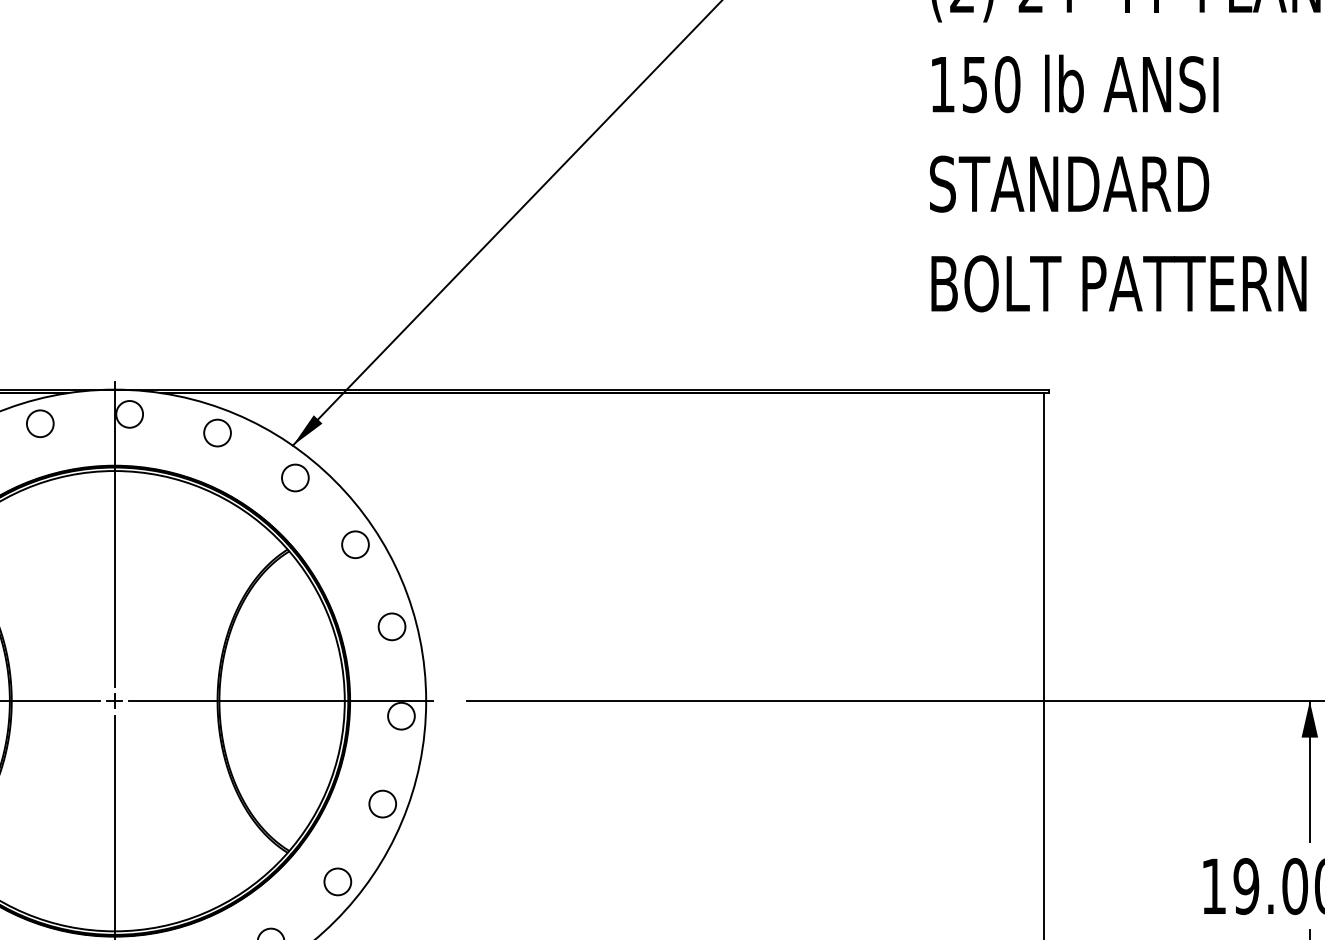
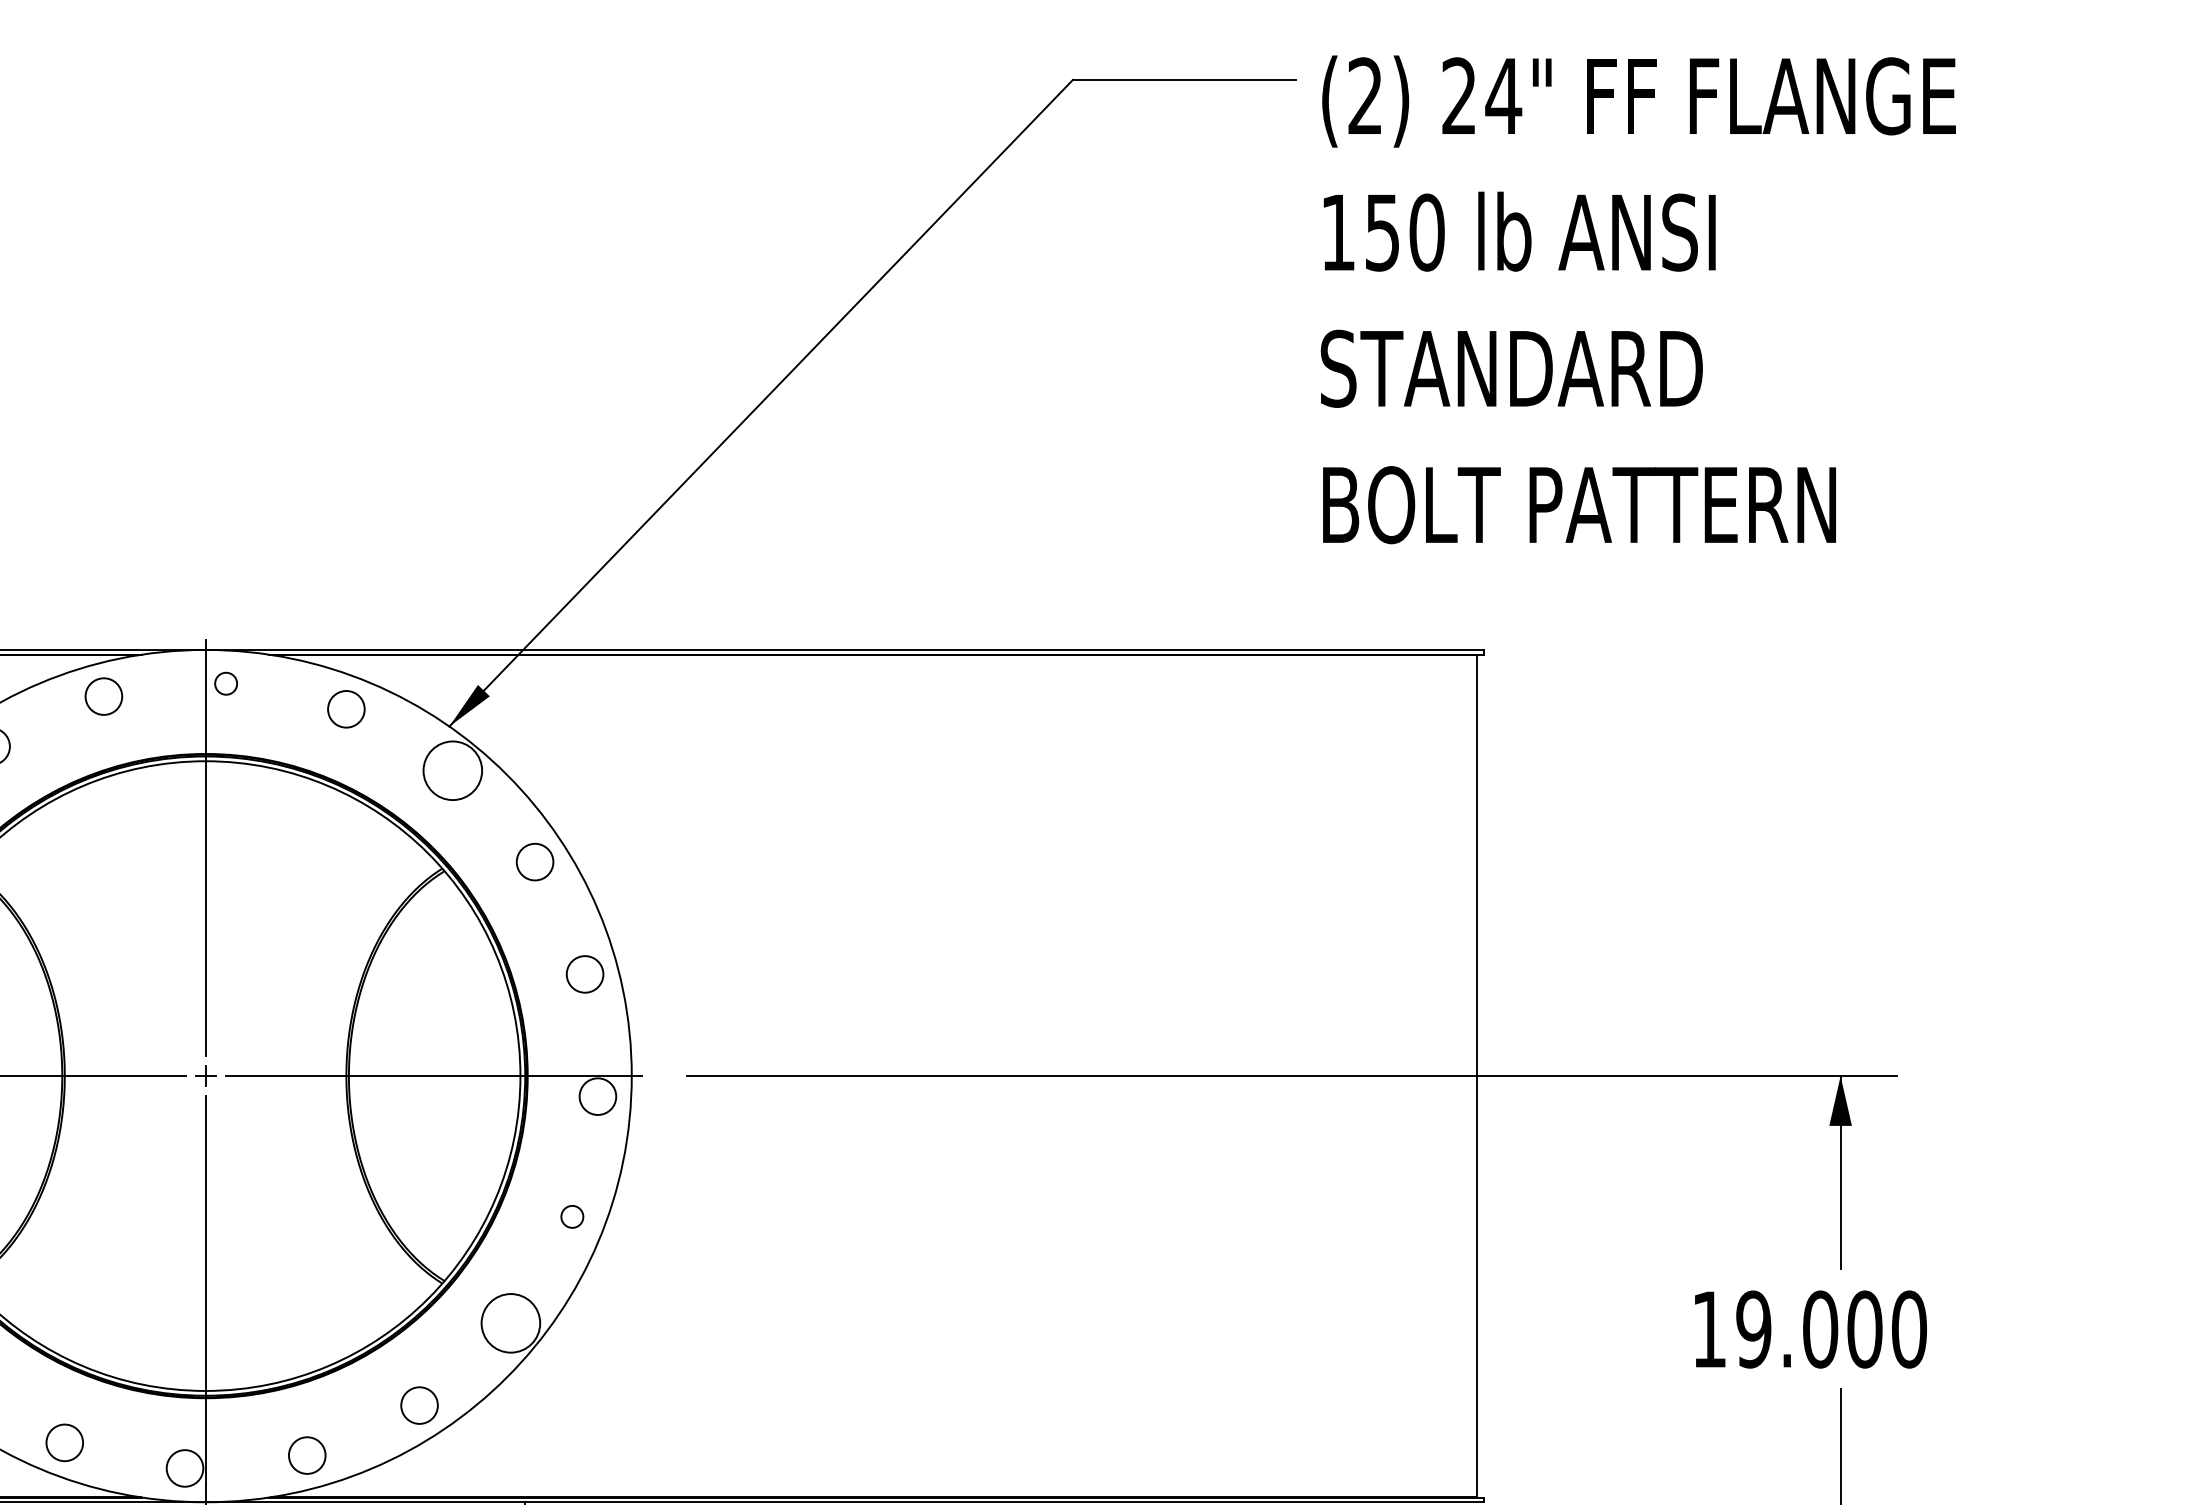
circle: (129, 414) -> (225, 683), size x0.6
circle: (295, 477) -> (452, 770), size x1.6
circle: (382, 803) -> (572, 1216), size x0.6
circle: (337, 882) -> (510, 1323), size x1.6

